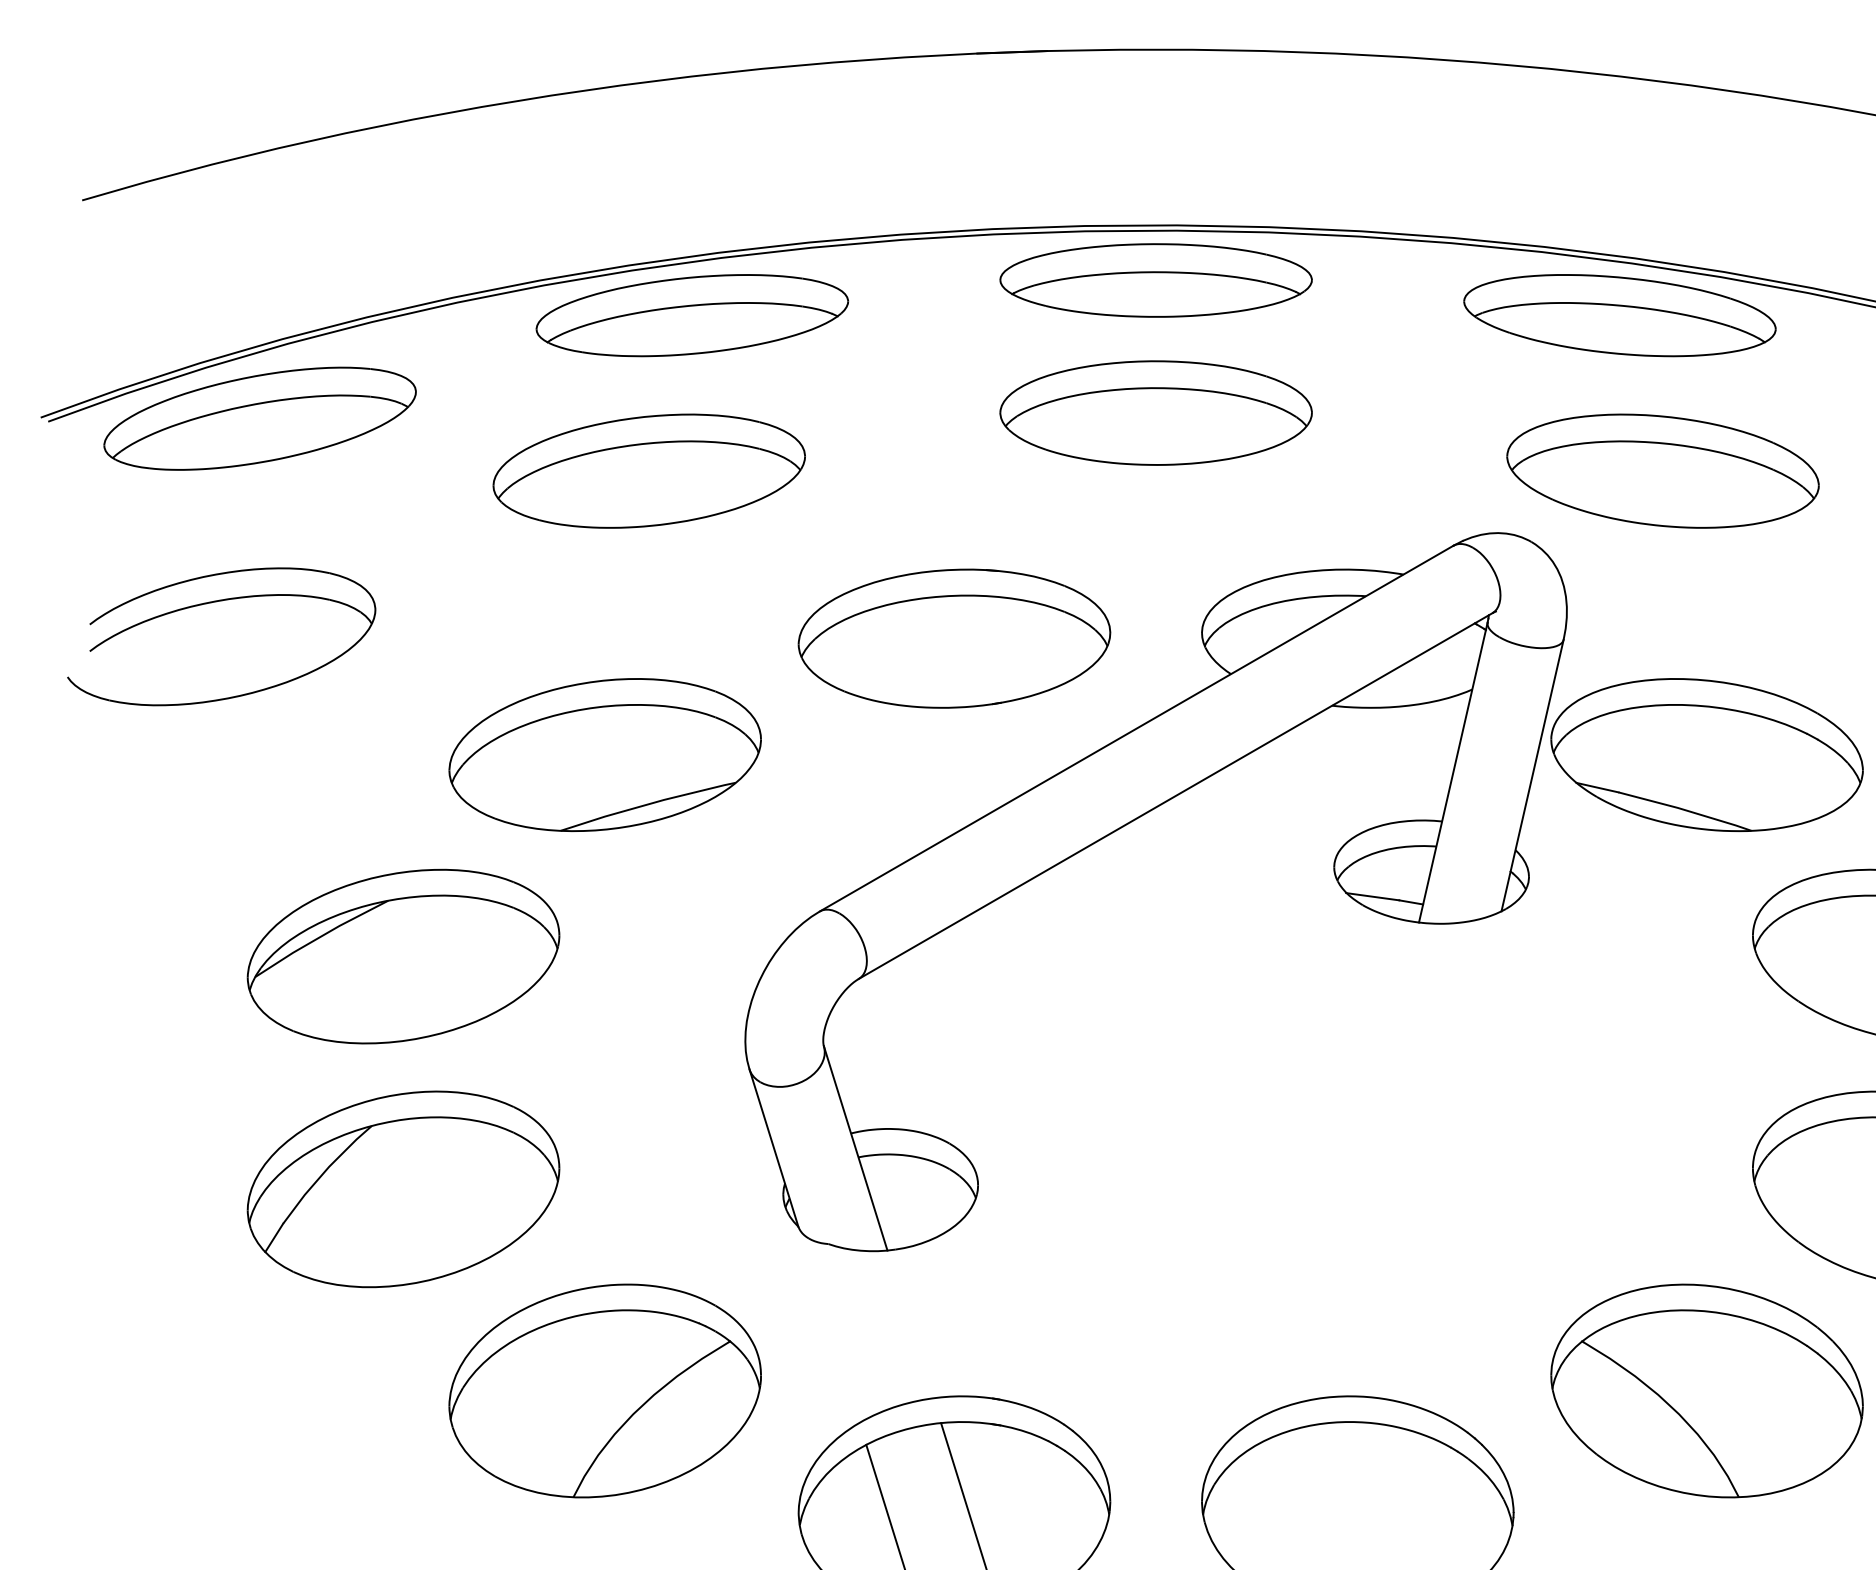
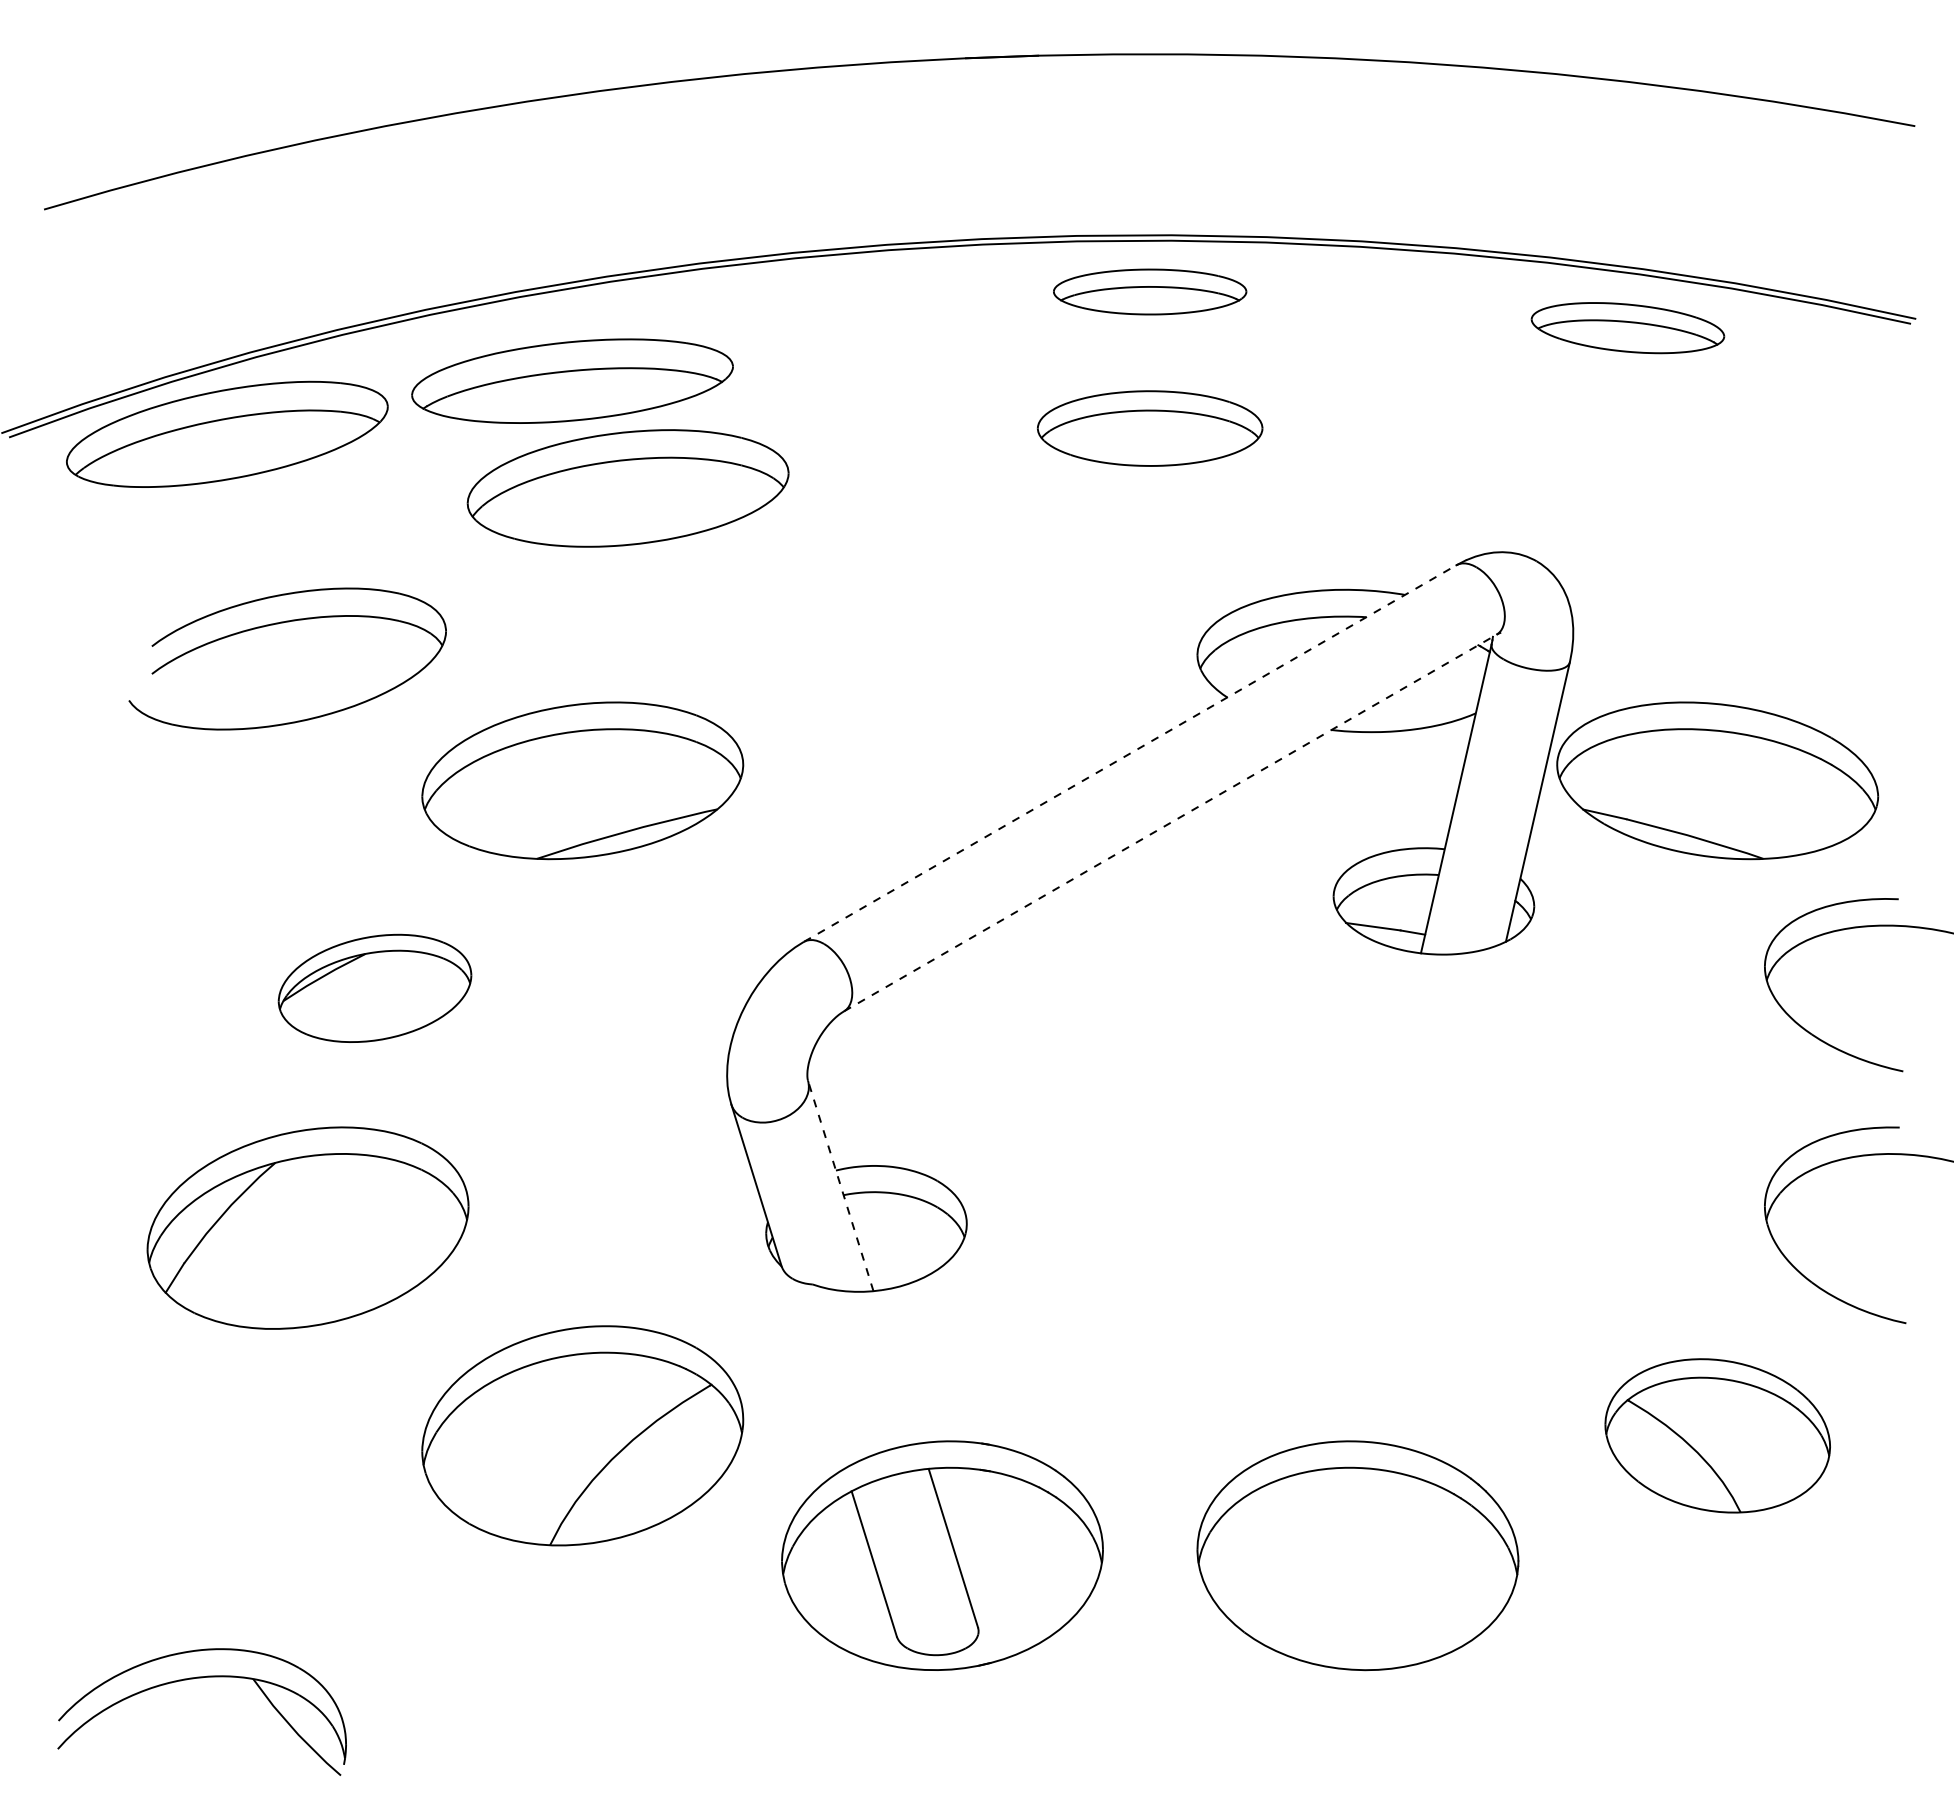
part: (1155, 279) -> (1149, 291), size x0.6
part: (692, 314) -> (572, 380), moved
part: (1619, 314) -> (1627, 327), size x0.6
part: (1155, 412) -> (1149, 428), size x0.7
part: (1662, 471) -> (1671, 488), removed
part: (212, 603) -> (278, 624), moved
part: (954, 638) -> (942, 660), removed
line: (1137, 728) -> (1130, 753), solid -> dashed
line: (1175, 796) -> (1170, 823), solid -> dashed
part: (403, 956) -> (374, 988), size x0.6
line: (855, 1147) -> (840, 1185), solid -> dashed
part: (403, 1188) -> (307, 1227), moved
part: (1706, 1390) -> (1717, 1435), size x0.7

